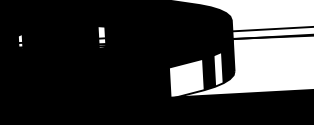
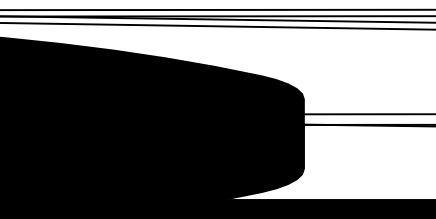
fill: (102, 37) -> (126, 112), added
fill: (20, 41) -> (15, 112), added
fill: (218, 69) -> (282, 164), added
fill: (186, 78) -> (238, 175), added

